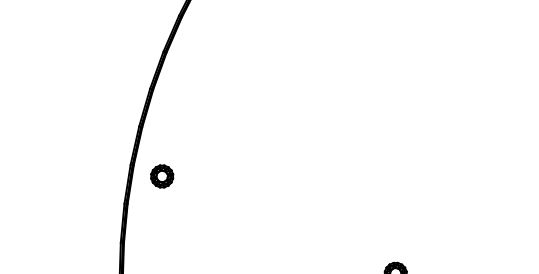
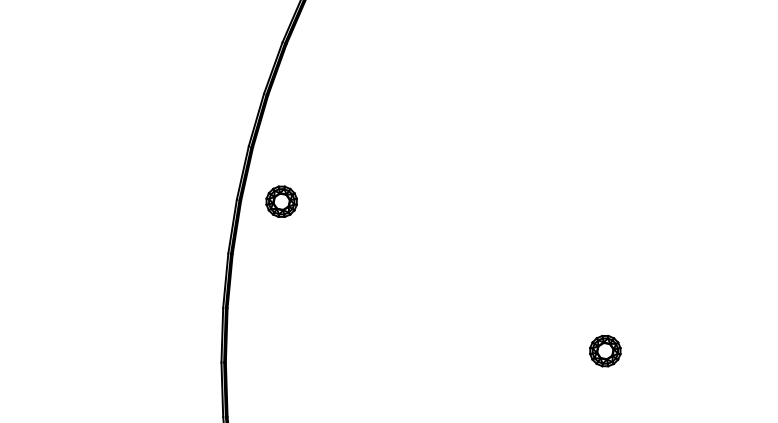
part: (162, 176) -> (281, 201), moved

